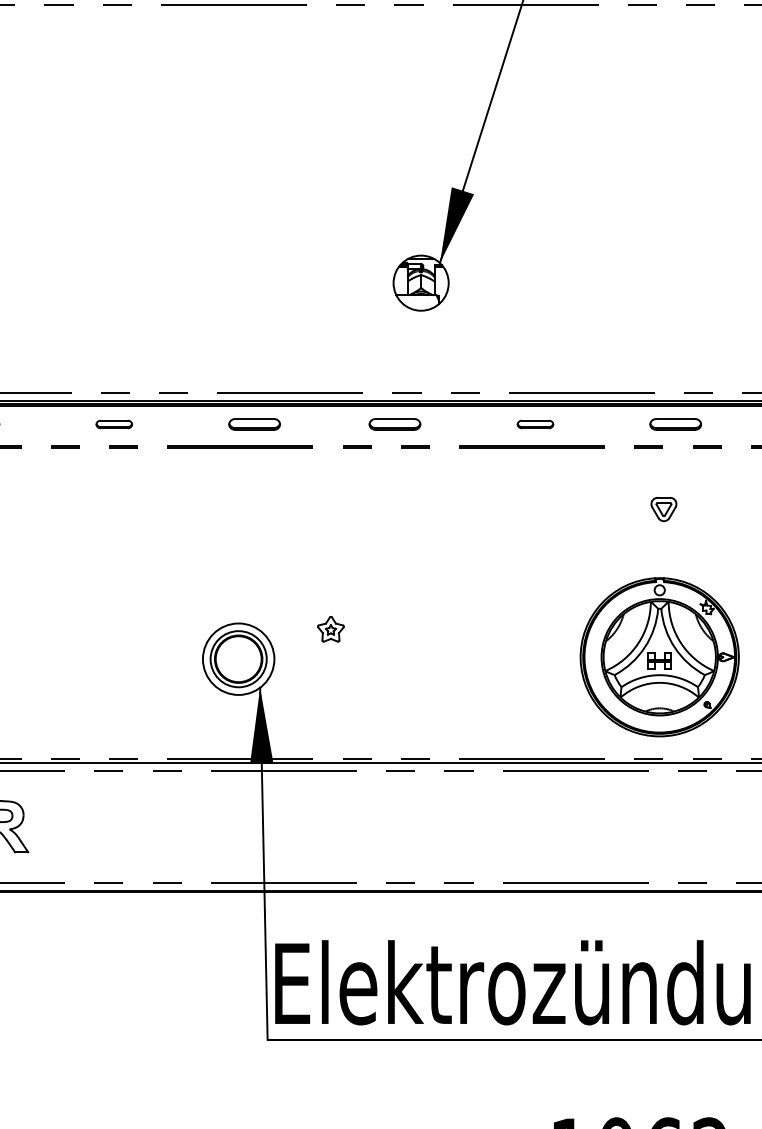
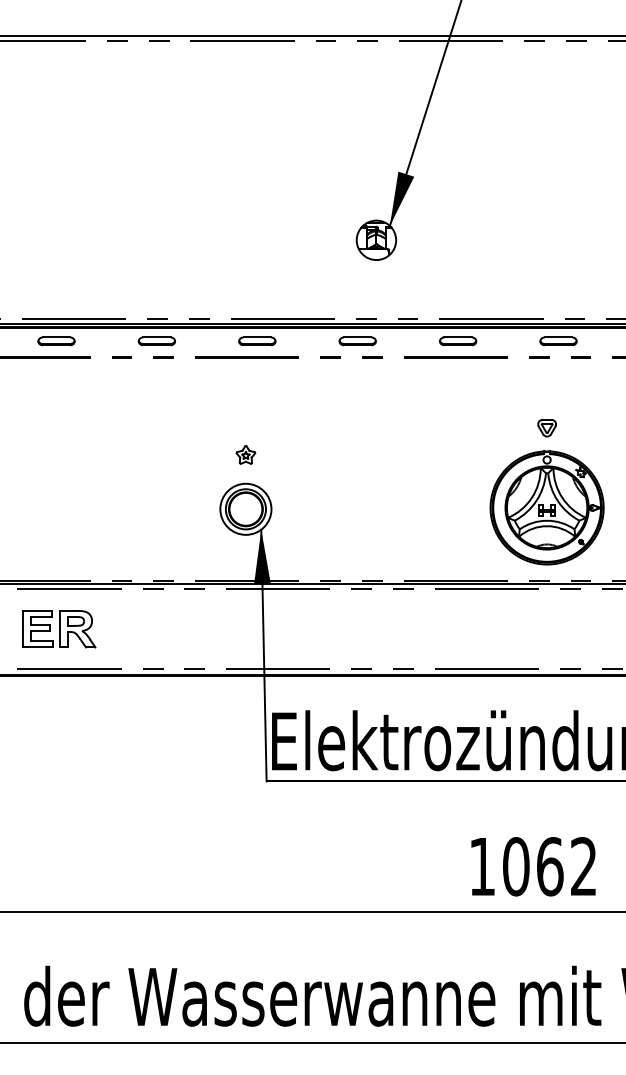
part: (113, 424) -> (156, 341), size x1.43
part: (535, 424) -> (458, 341), size x1.43
part: (663, 509) -> (546, 428), moved
part: (330, 628) -> (245, 454), moved

